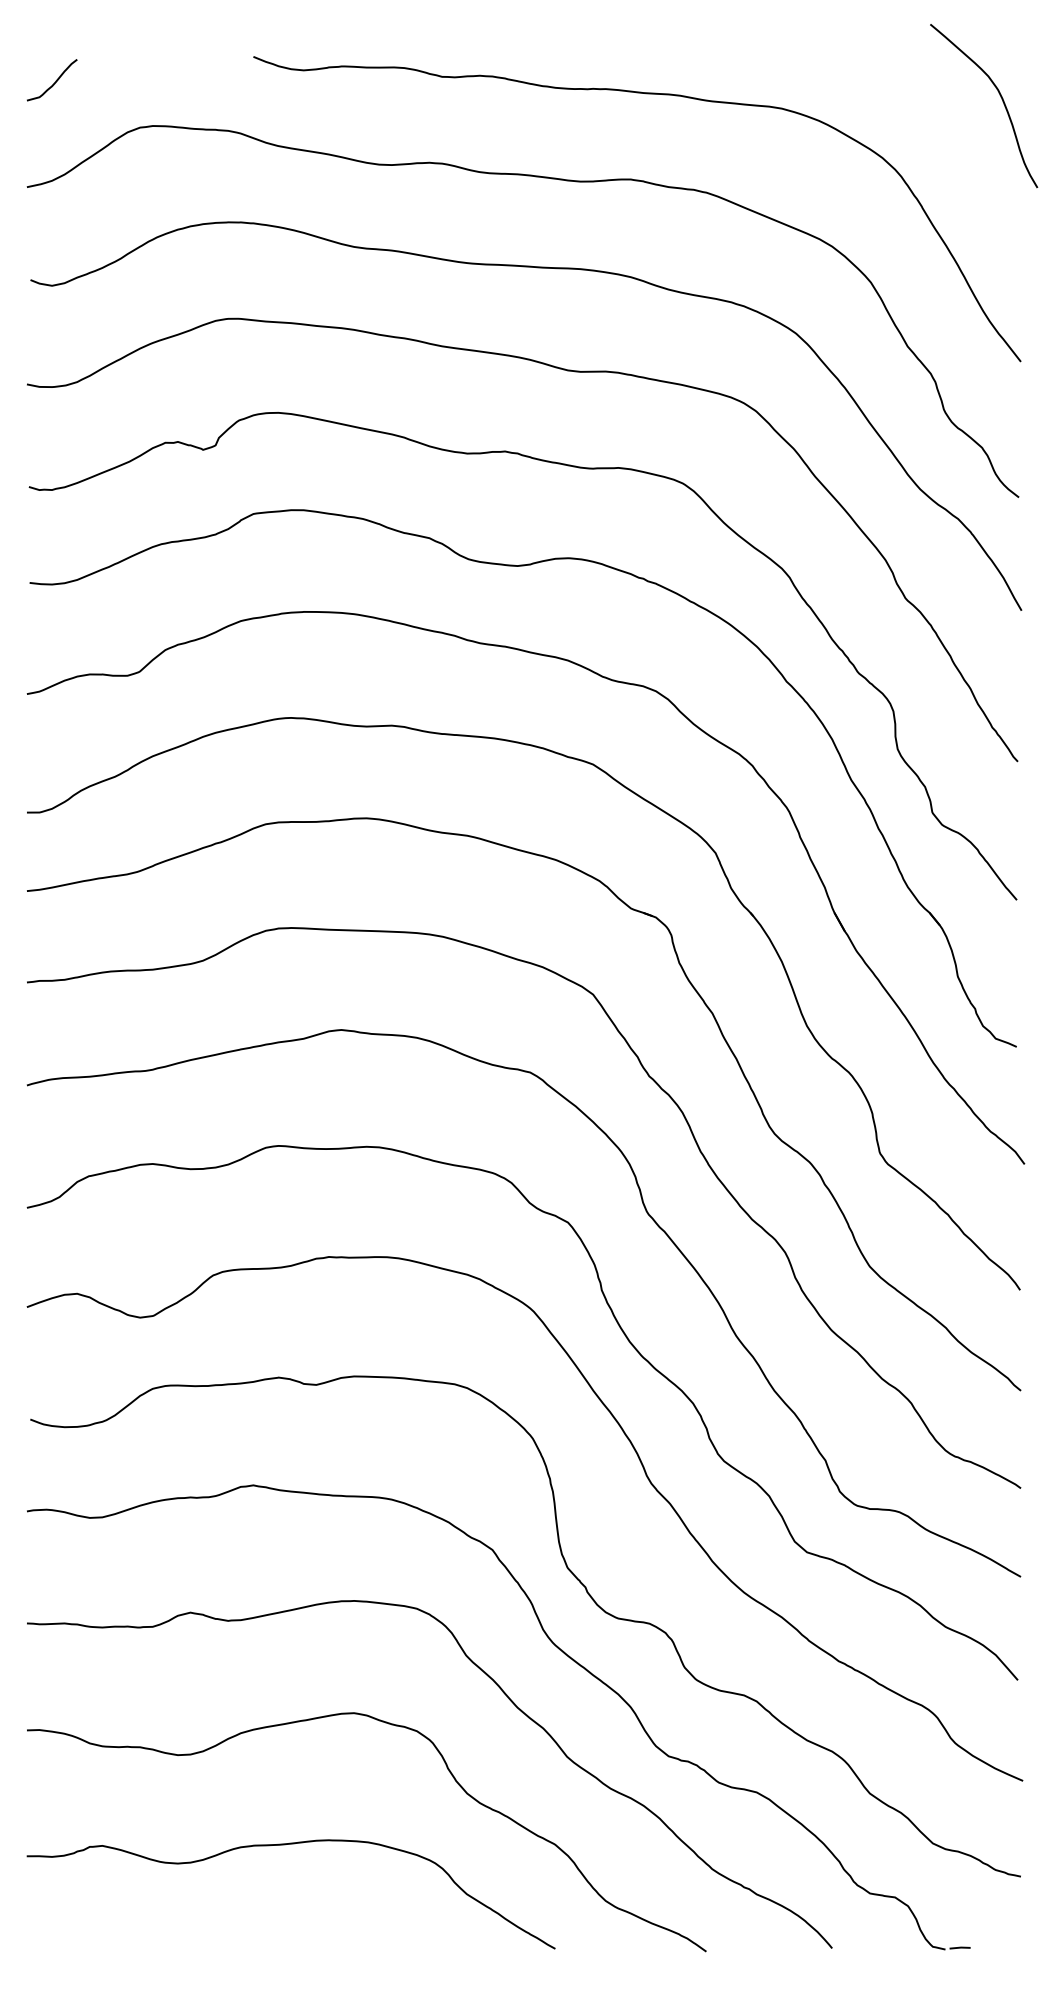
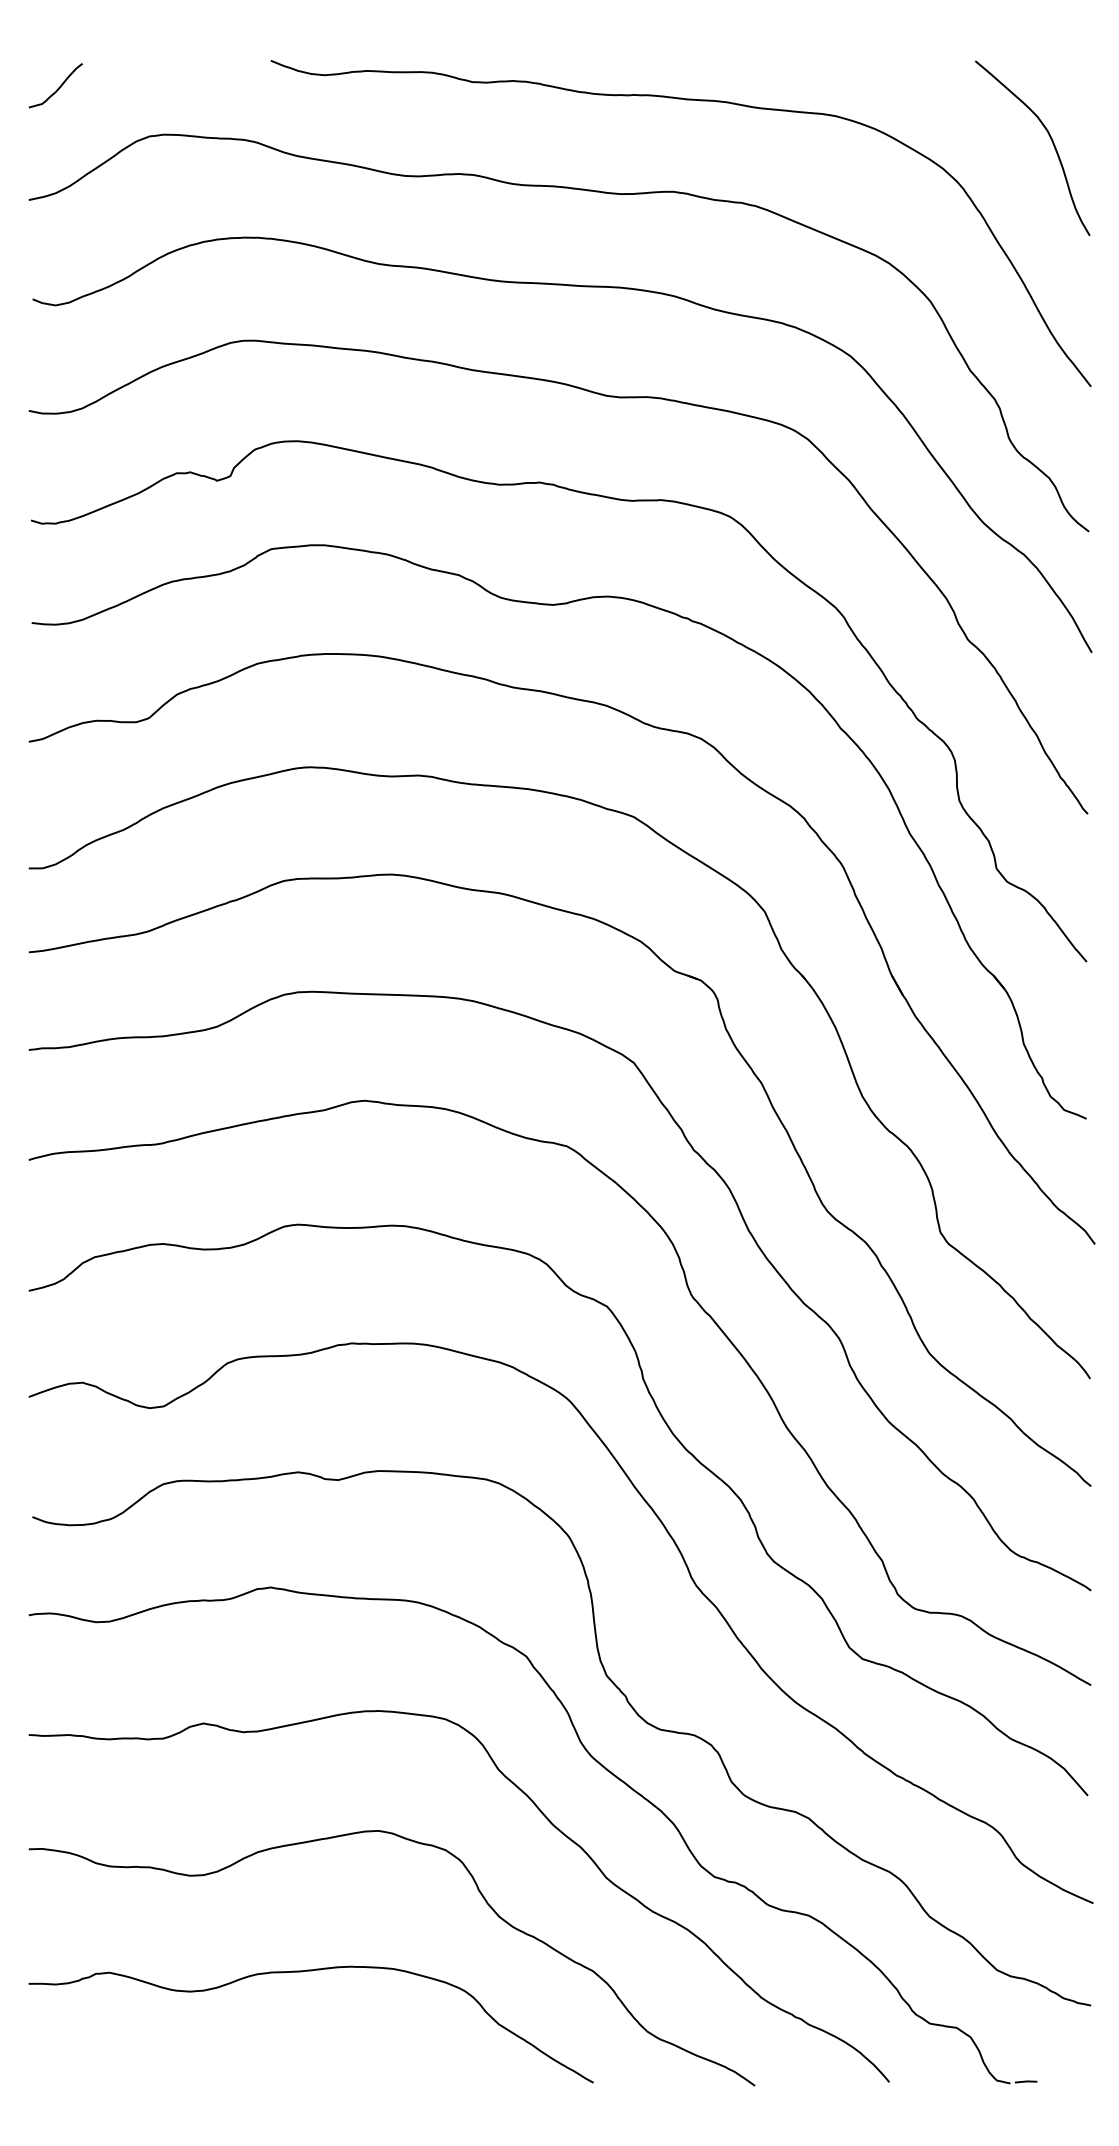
curve: (1000, 97) -> (1050, 139), moved

